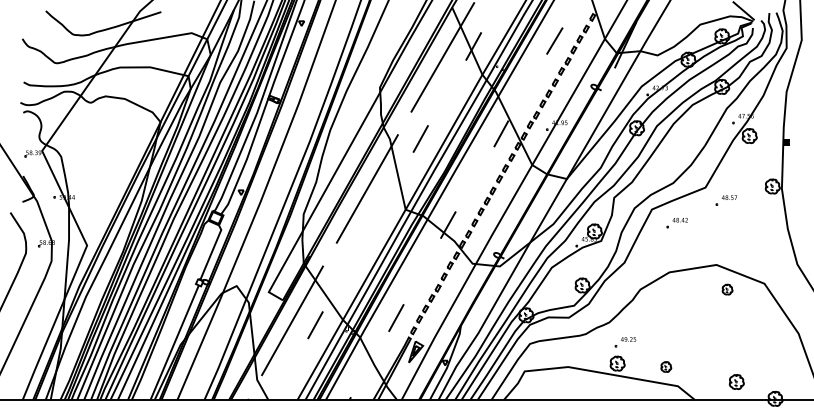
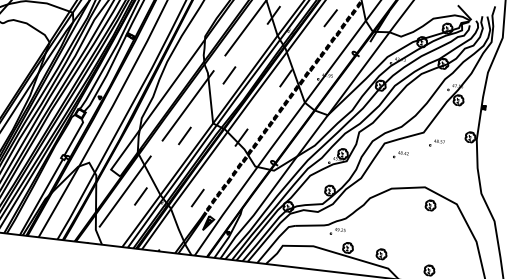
line: (367, 231) -> (184, 135), added
part: (727, 289) -> (430, 205), size x1.43
part: (625, 342) -> (337, 231), moved
part: (666, 366) -> (381, 253), size x1.43

